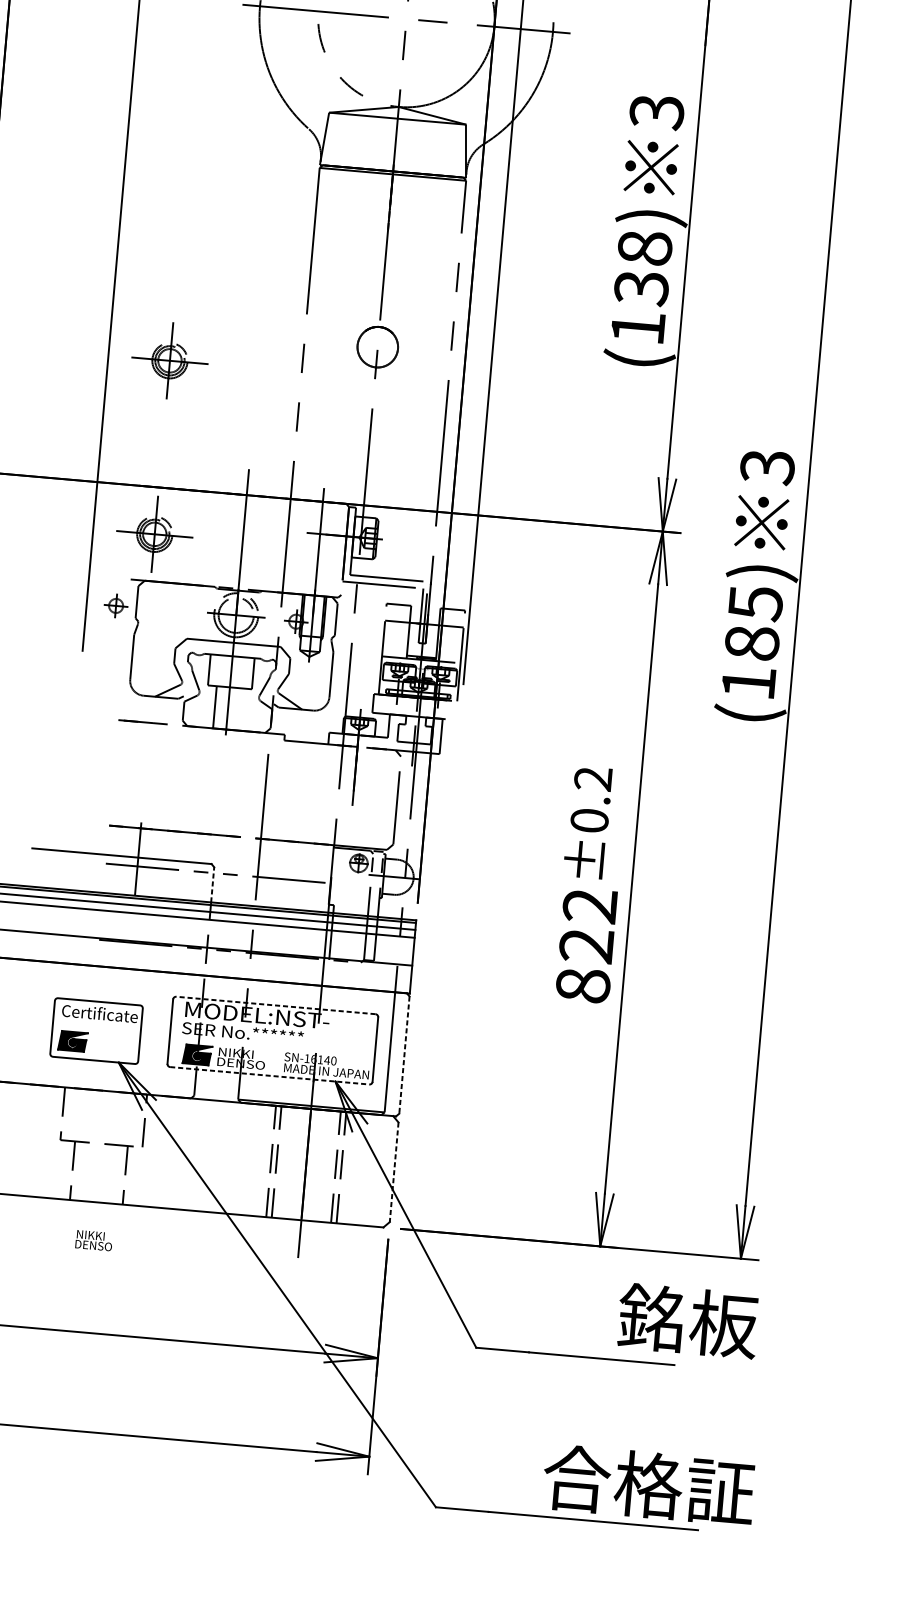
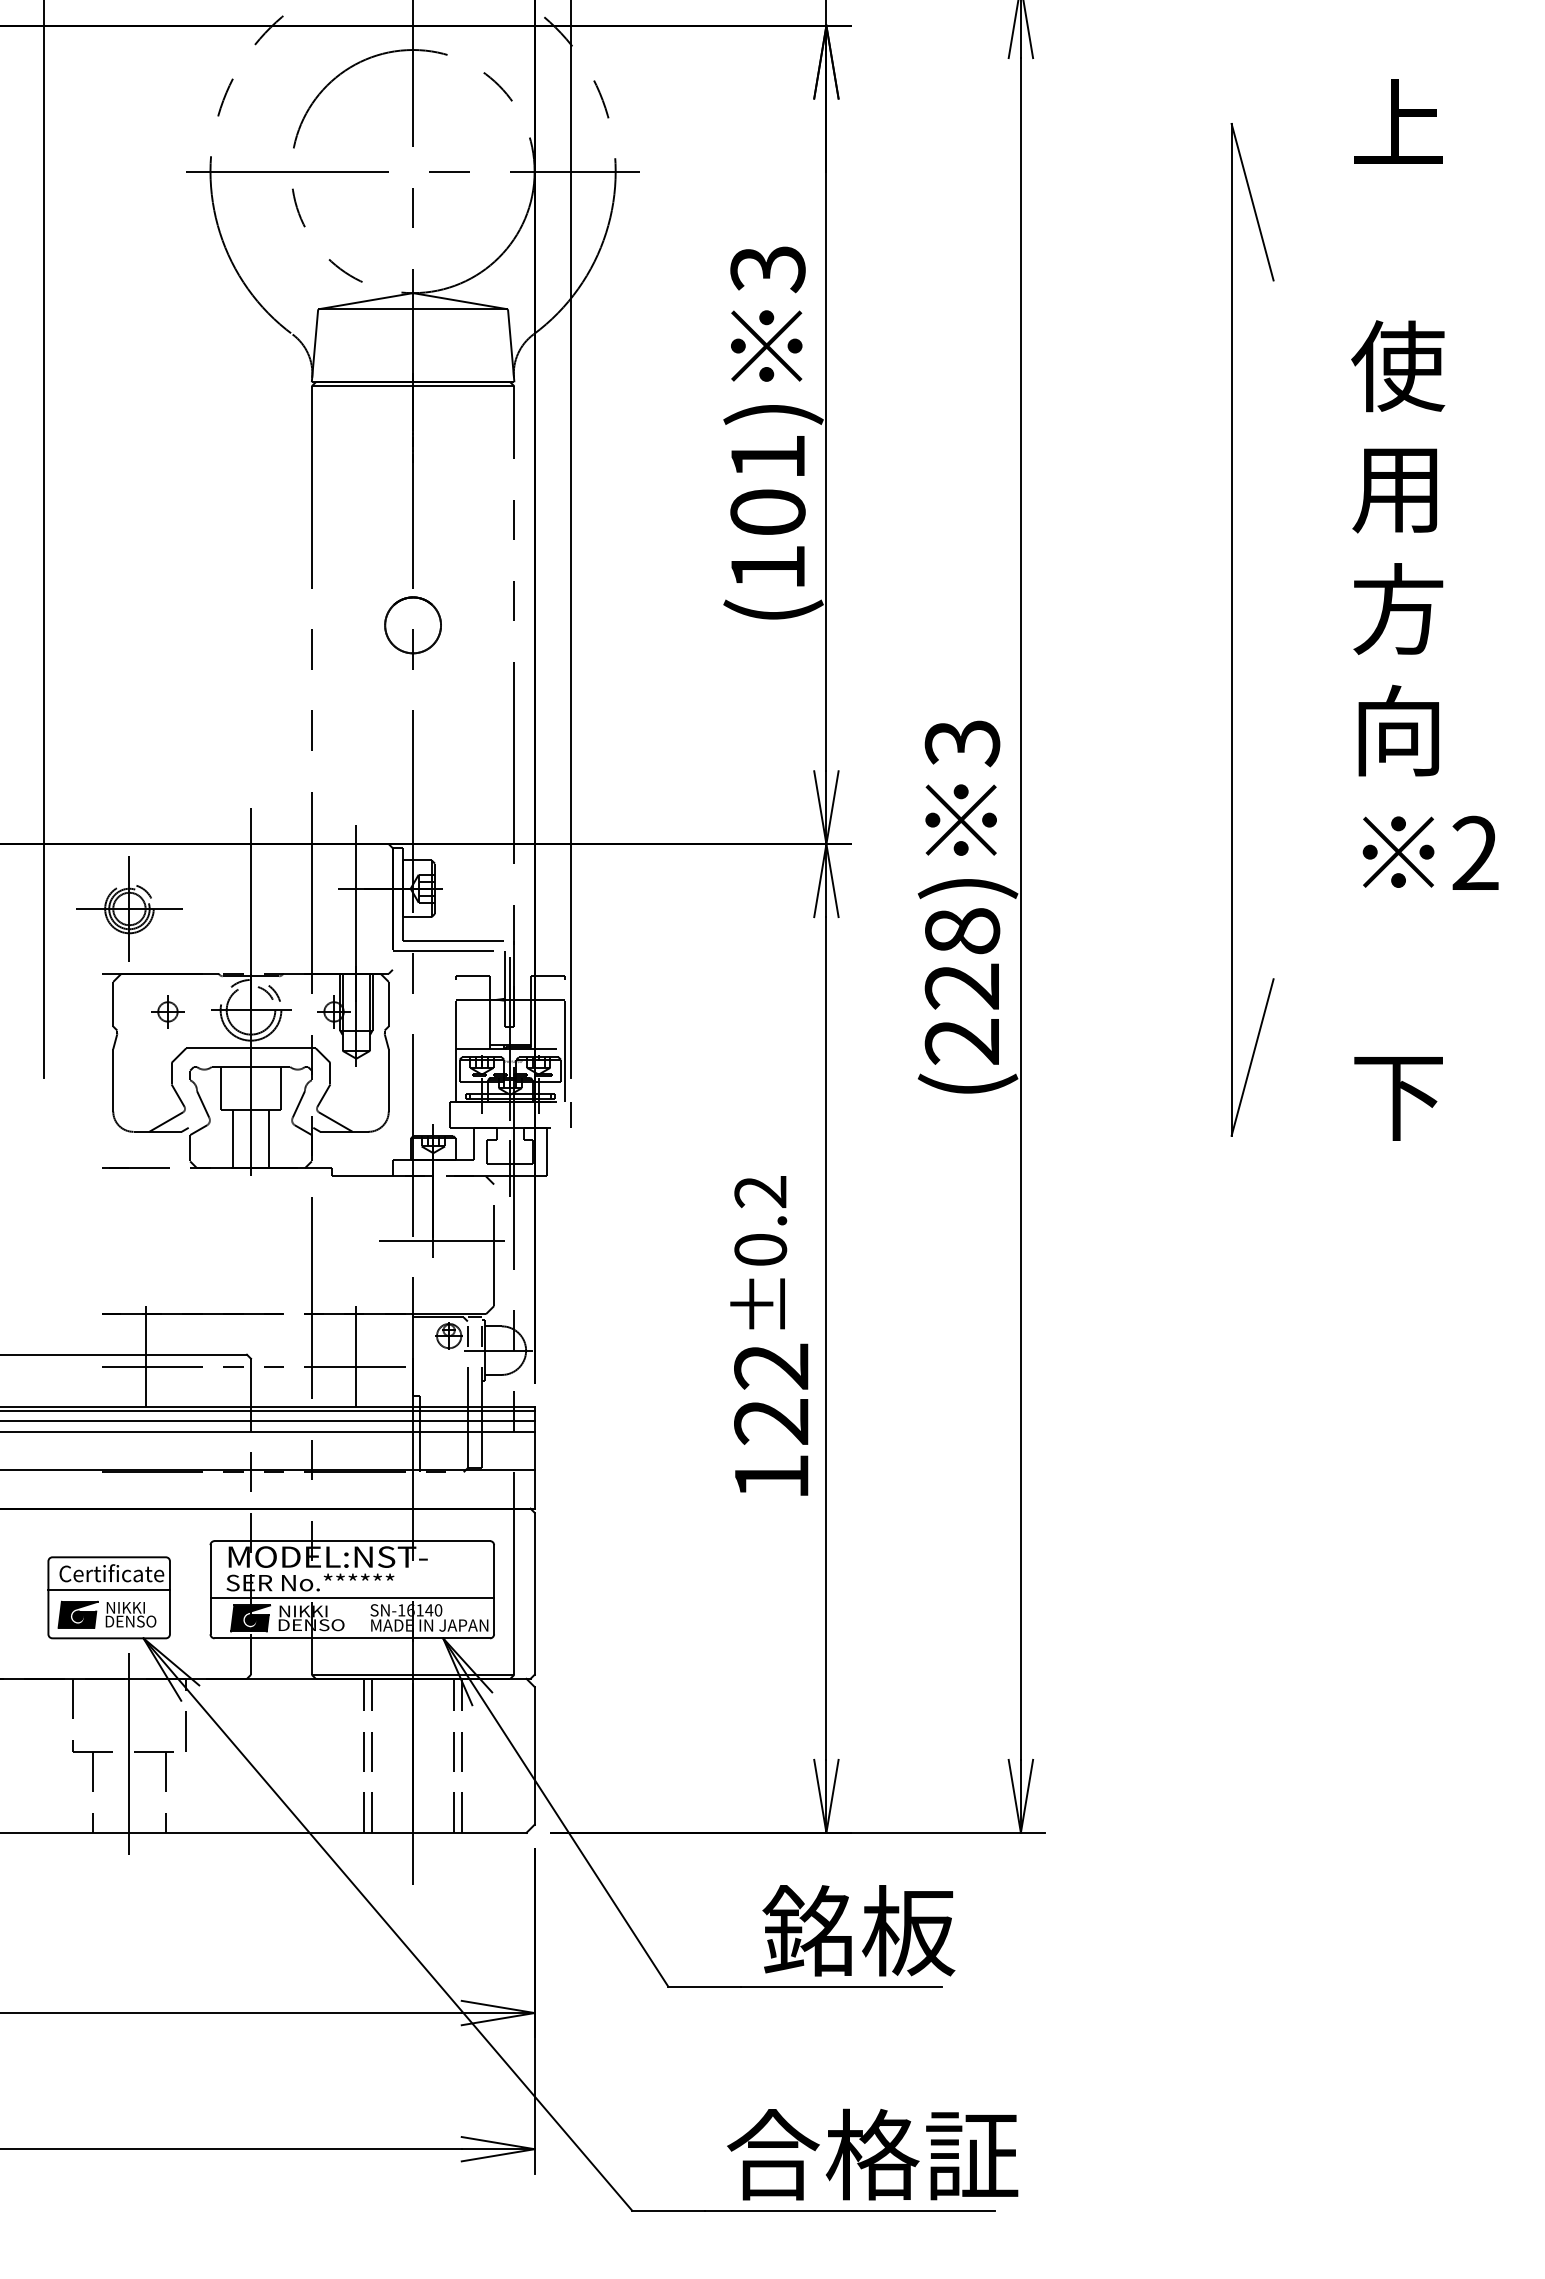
text: (642, 268) -> (767, 485), (138) -> (101)
part: (170, 360) -> (129, 668), removed
part: (115, 605) -> (167, 1011), moved
text: (752, 643) -> (962, 986), (185) -> (228)
line: (241, 709) -> (269, 1138), added
line: (461, 710) -> (571, 1114), added
line: (360, 794) -> (442, 1241), added
line: (290, 872) -> (356, 1356), added
line: (213, 884) -> (251, 1382), dashed -> solid
text: (583, 985) -> (771, 1476), 822 -> 122
line: (276, 1005) -> (352, 1541), dashed -> solid
line: (96, 1025) -> (108, 1589), added
line: (272, 1046) -> (352, 1597), added
line: (404, 1055) -> (534, 1594), dashed -> solid
line: (269, 1075) -> (352, 1638), dashed -> solid
line: (101, 1144) -> (129, 1753), added
line: (394, 1172) -> (534, 1755), dashed -> solid
text: (93, 1240) -> (130, 1614), moved
text: (687, 1320) -> (858, 1930), moved
text: (648, 1484) -> (872, 2154), moved

